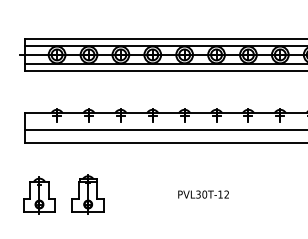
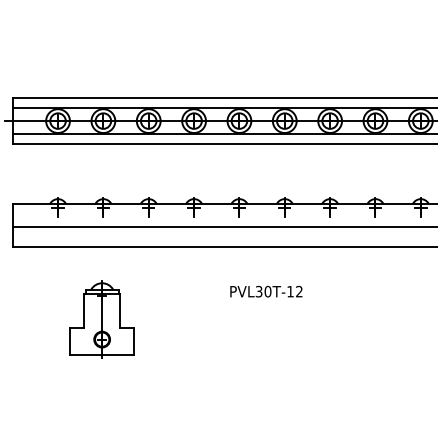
part: (88, 194) -> (102, 319), size x1.4
text: (203, 194) -> (266, 291), moved
part: (39, 195) -> (32, 321), removed

